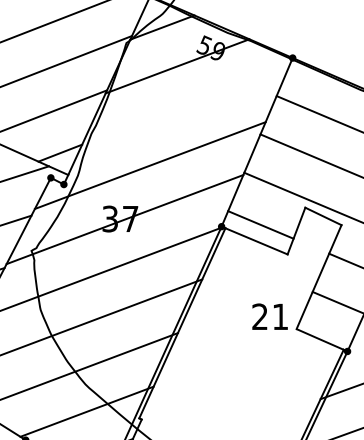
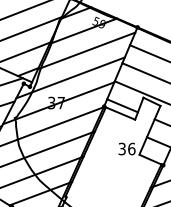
line: (184, 107) -> (86, 50), added
text: (269, 315) -> (126, 148), 21 -> 36

